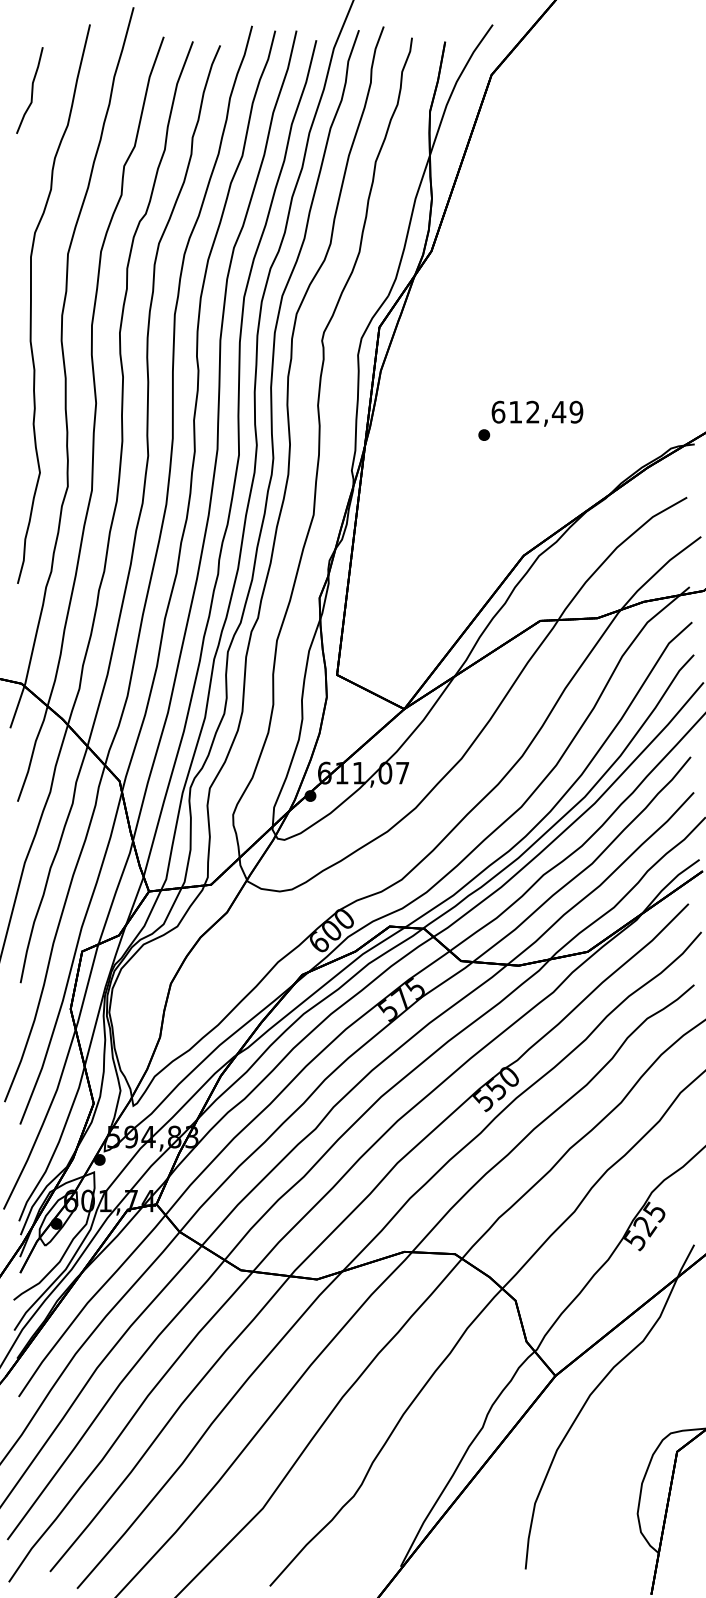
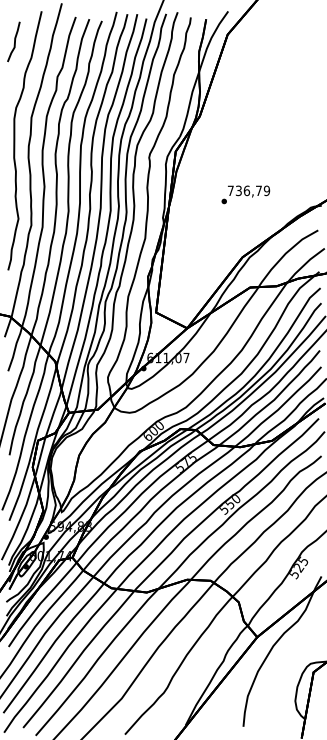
text: (527, 411) -> (244, 190), 612,49 -> 736,79

